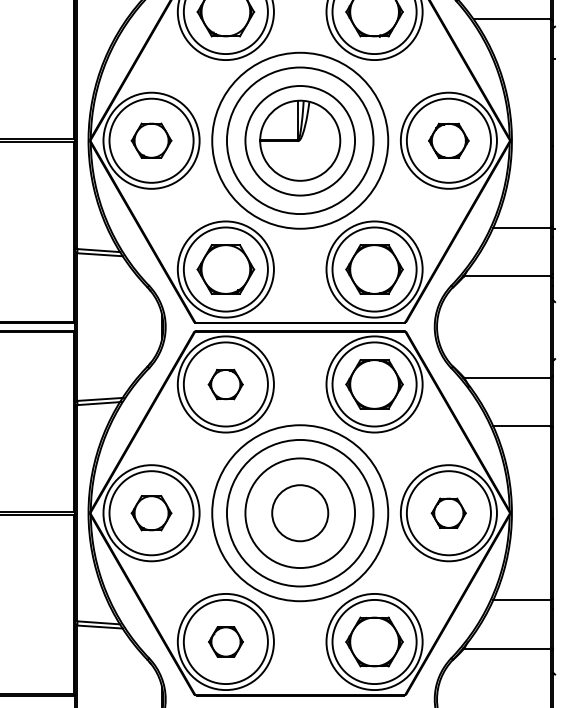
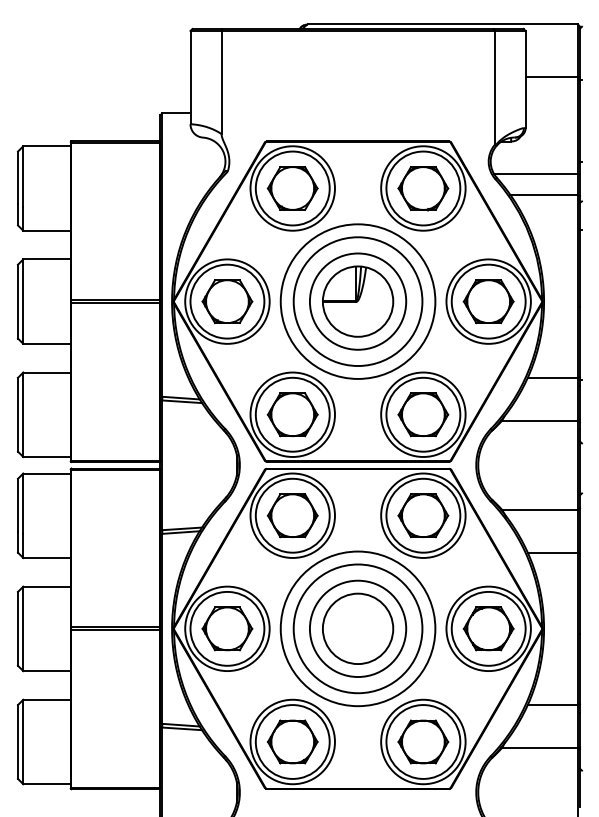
part: (151, 140) -> (227, 301), size x1.43
part: (448, 140) -> (488, 301), size x1.43
part: (225, 384) -> (292, 515), size x1.67
part: (151, 512) -> (227, 628), size x1.43
circle: (299, 512) -> (357, 628), size x1.43
part: (448, 512) -> (488, 628), size x1.67
part: (225, 641) -> (292, 741), size x1.67

